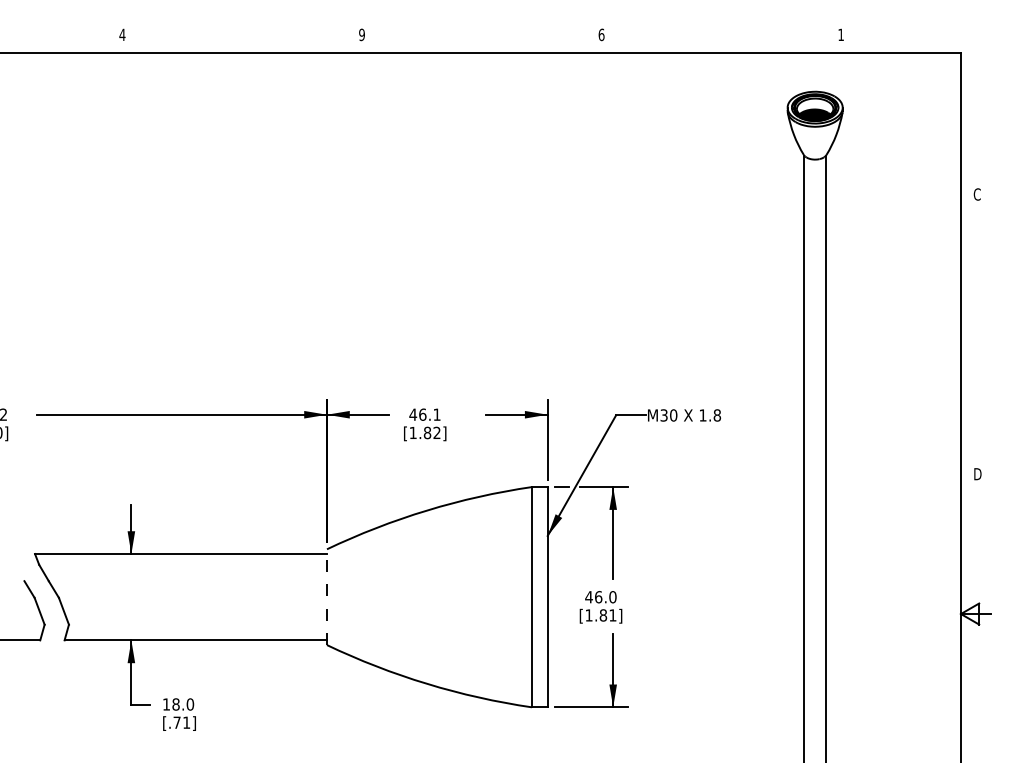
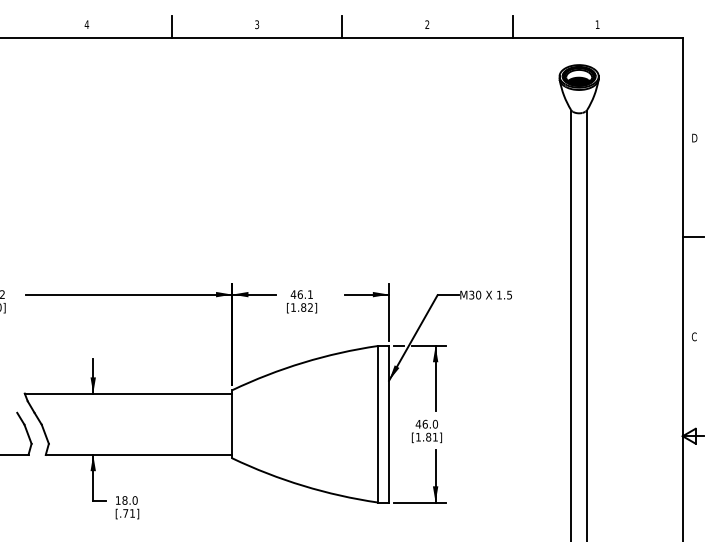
text: (361, 34) -> (256, 24), 9 -> 3
text: (601, 34) -> (427, 24), 6 -> 2
line: (242, 37) -> (172, 26), added
line: (481, 37) -> (342, 26), added
line: (721, 37) -> (512, 26), added
text: (977, 194) -> (694, 138), C -> D
line: (975, 334) -> (693, 237), added
text: (717, 415) -> (509, 295), 1.8 -> 1.5
text: (977, 474) -> (694, 337), D -> C
line: (327, 597) -> (232, 424), dashed -> solid

